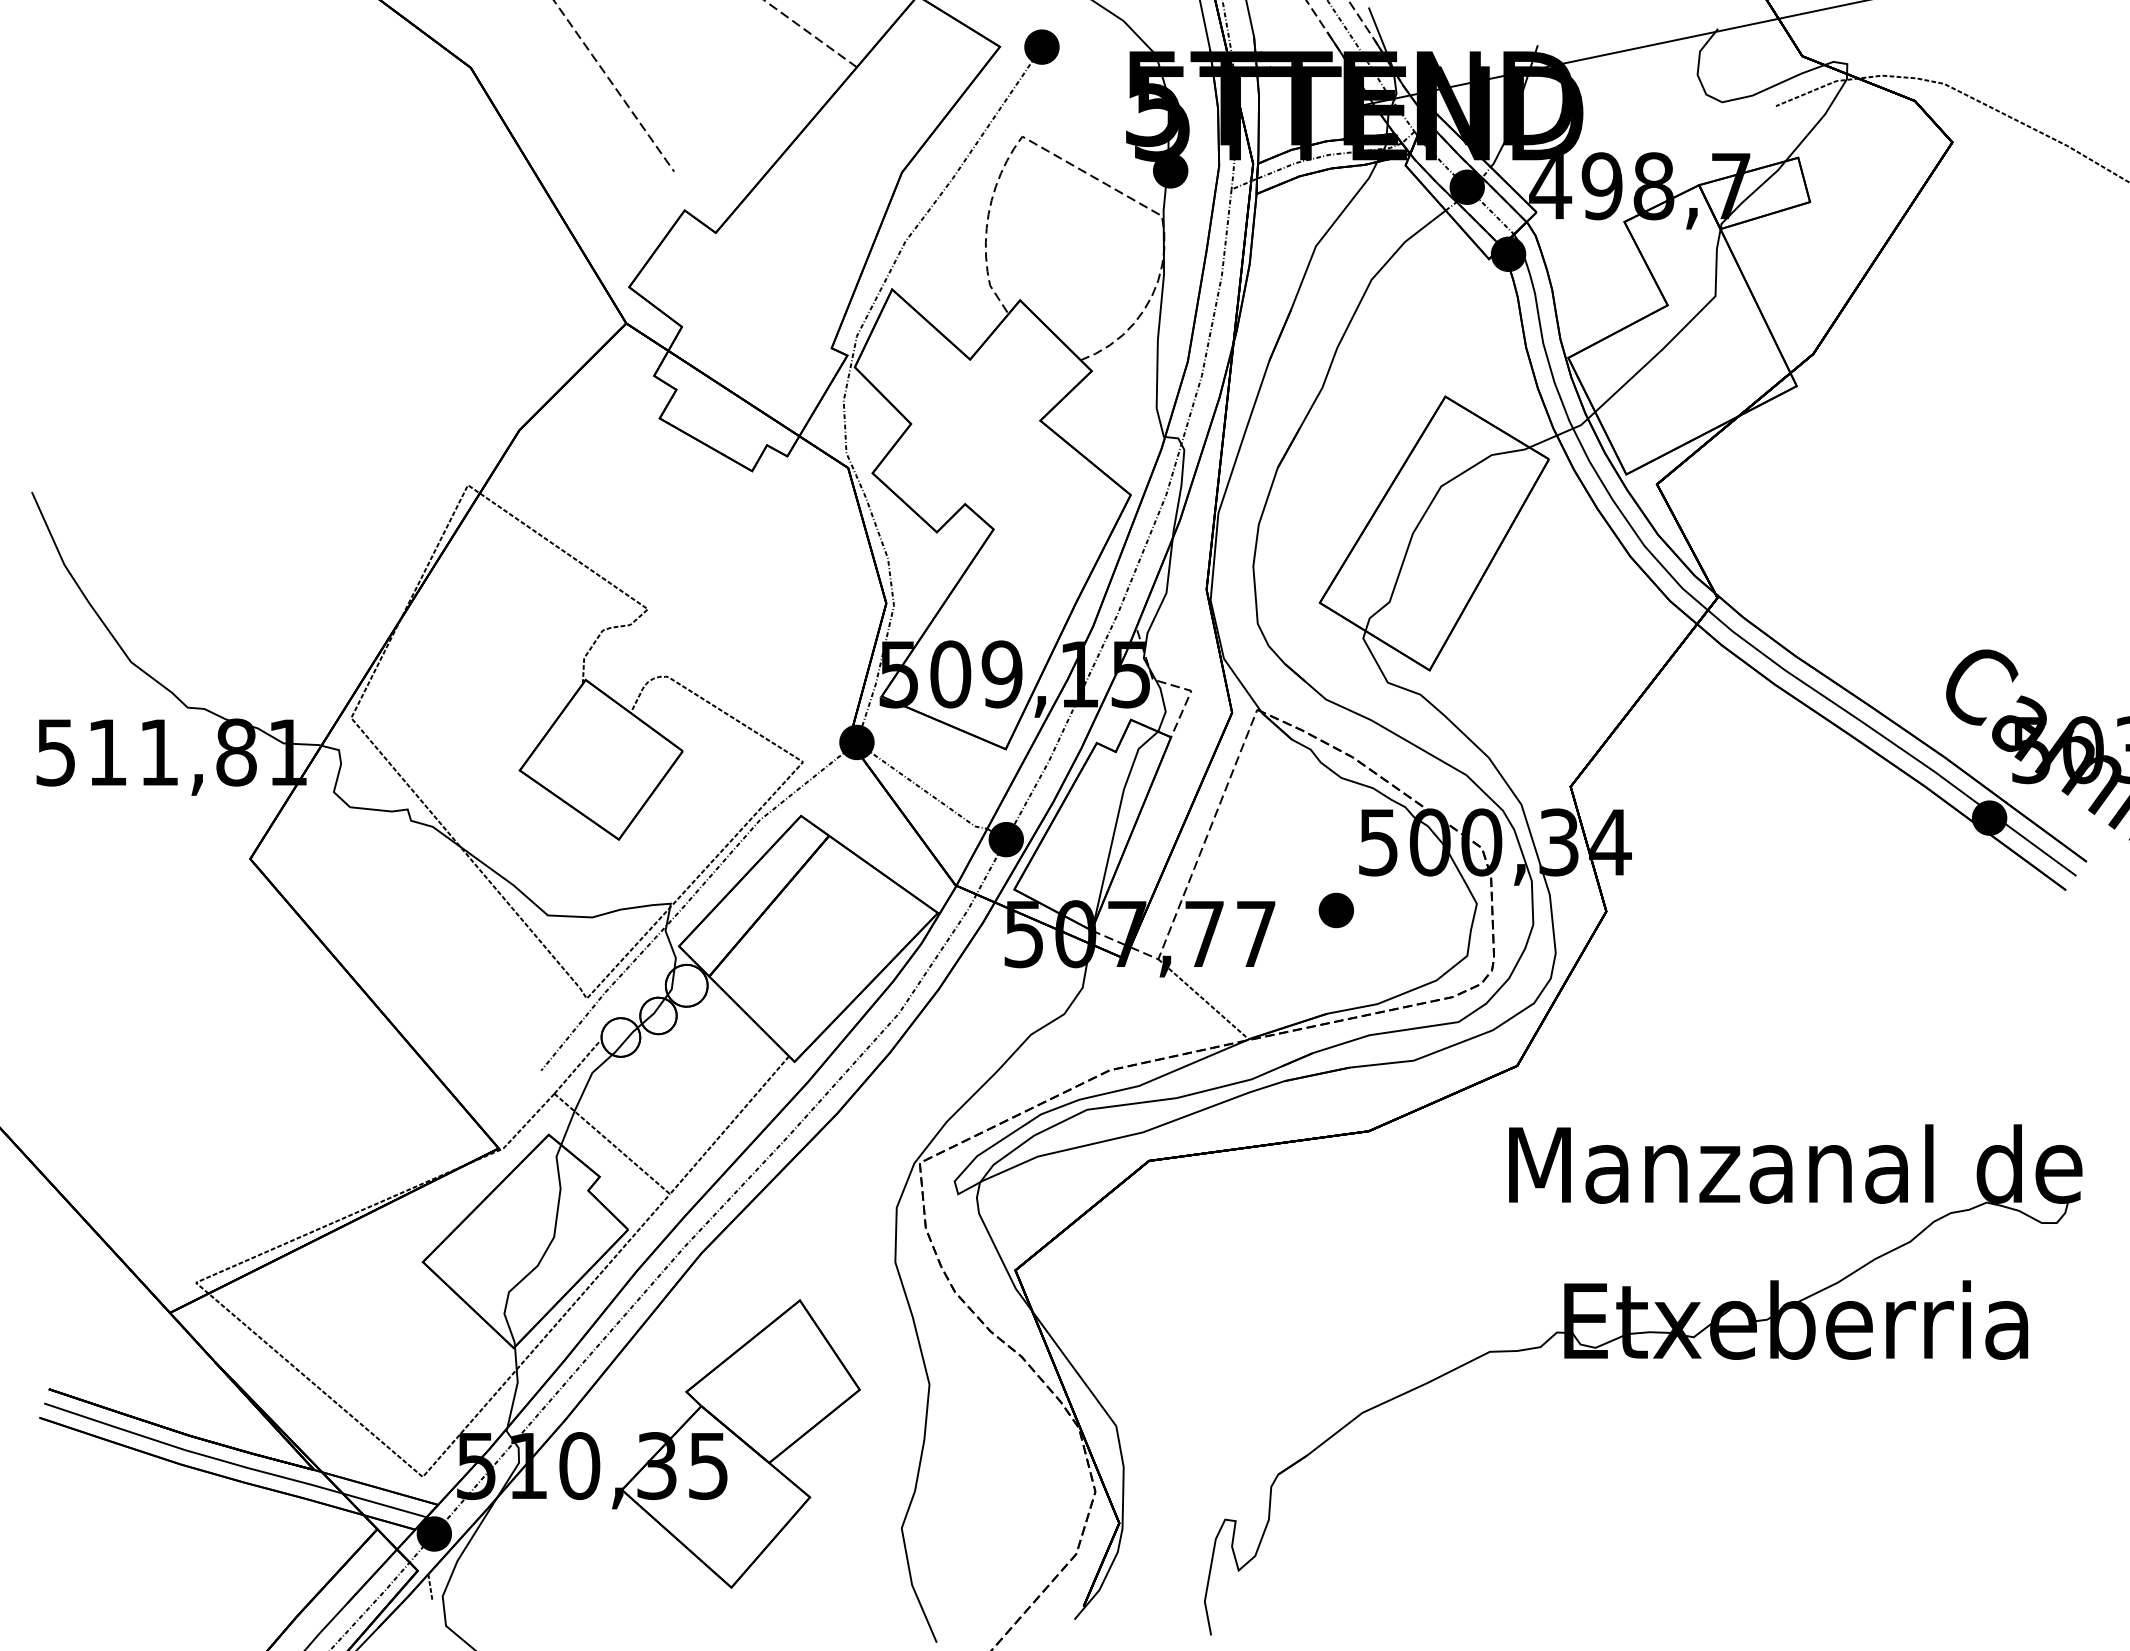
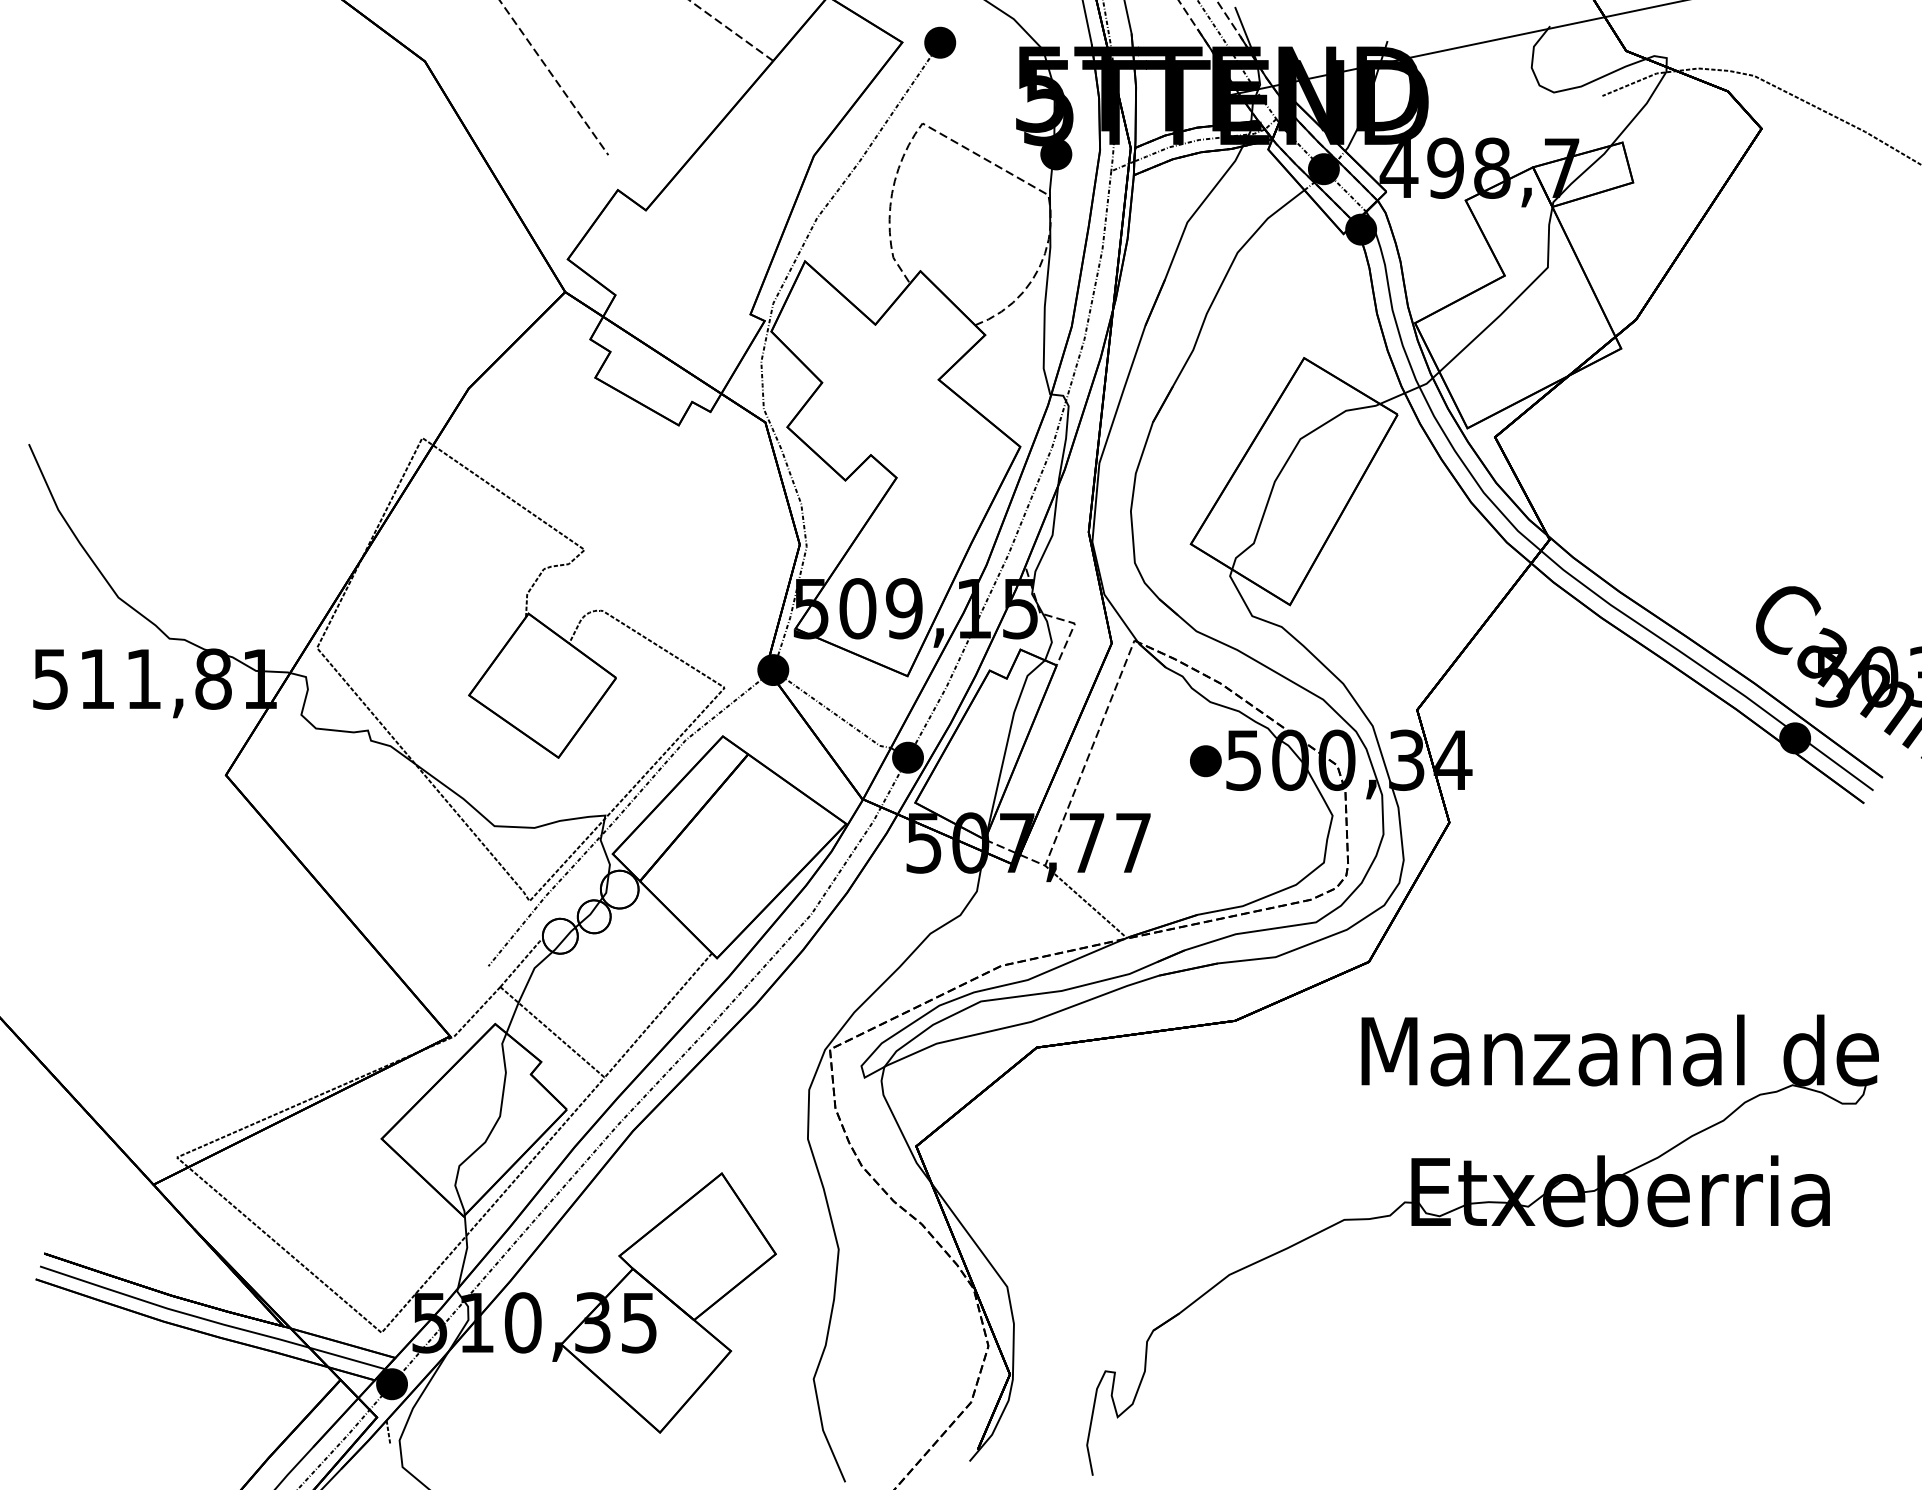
part: (1335, 910) -> (1205, 761), moved

